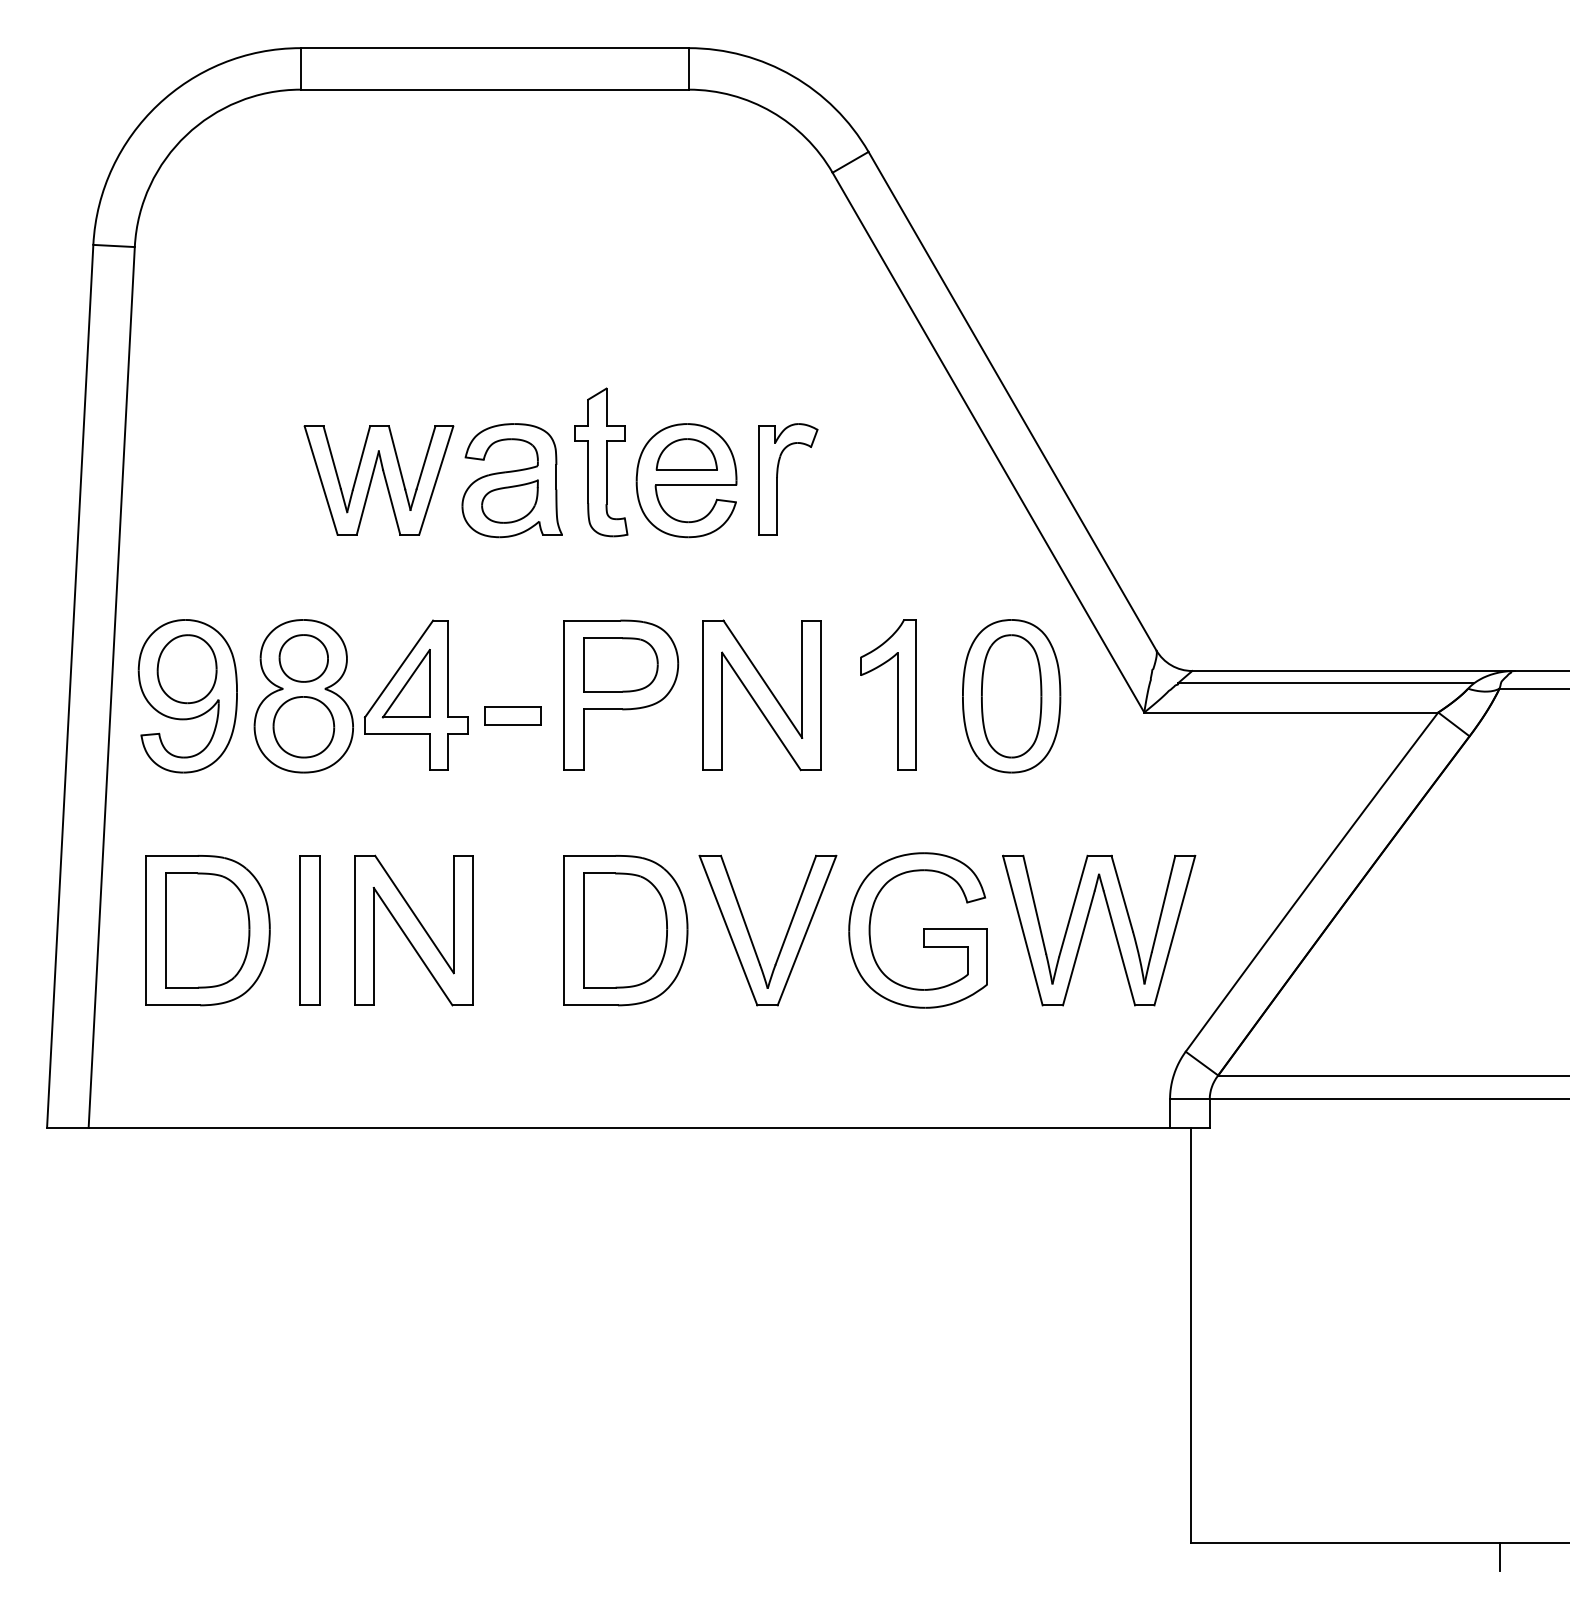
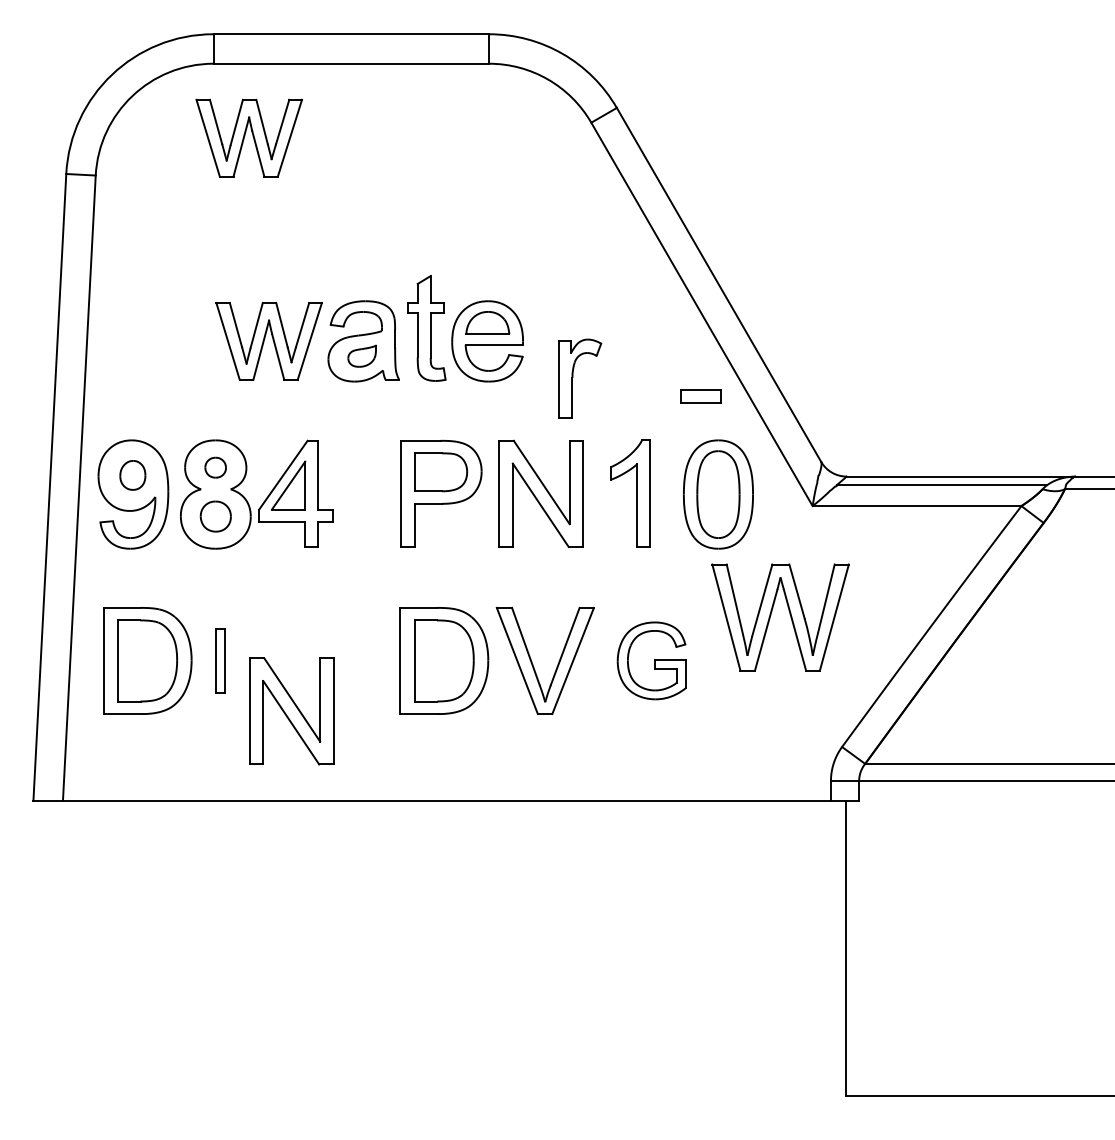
part: (350, 194) -> (248, 138), added
part: (777, 479) -> (572, 378), moved
part: (509, 501) -> (361, 356), size x0.7
part: (303, 658) -> (215, 467), size x0.6
part: (186, 669) -> (132, 475), size x0.6
part: (512, 715) -> (700, 396), moved
part: (303, 727) -> (215, 516), size x0.7
part: (1112, 927) -> (790, 615), moved
part: (309, 930) -> (219, 660), size x0.6
part: (413, 930) -> (291, 711), moved
part: (917, 930) -> (651, 660), size x0.7
line: (1500, 1556) -> (1065, 1105), removed

